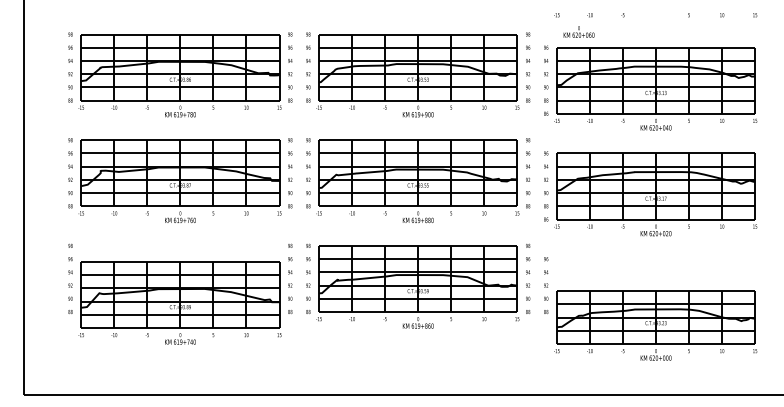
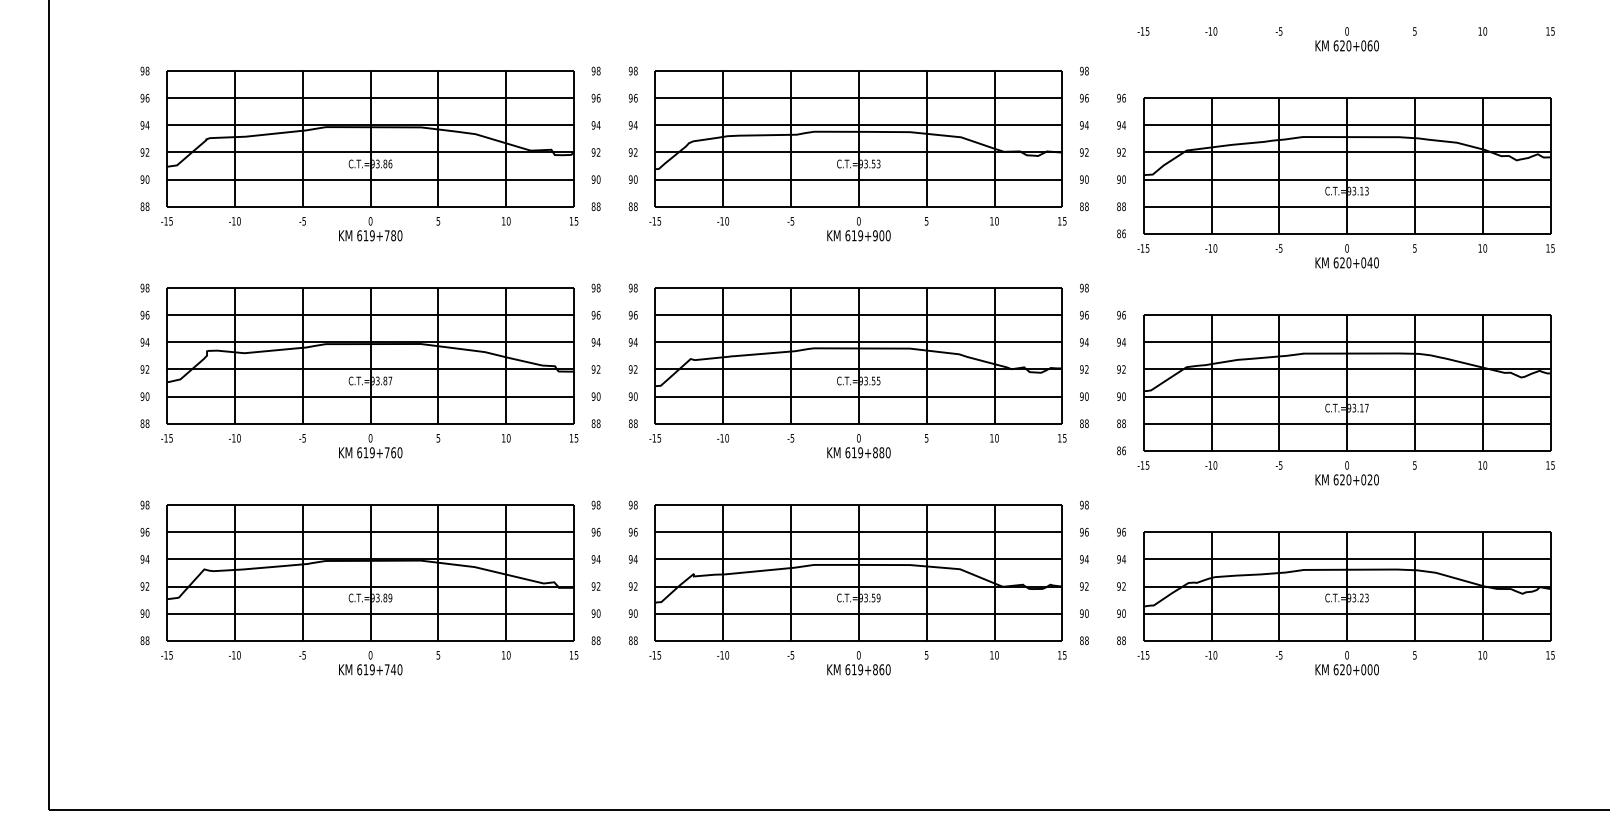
text: (578, 31) -> (1345, 38), moved
part: (179, 302) -> (368, 588), moved
part: (655, 325) -> (1345, 602), moved

